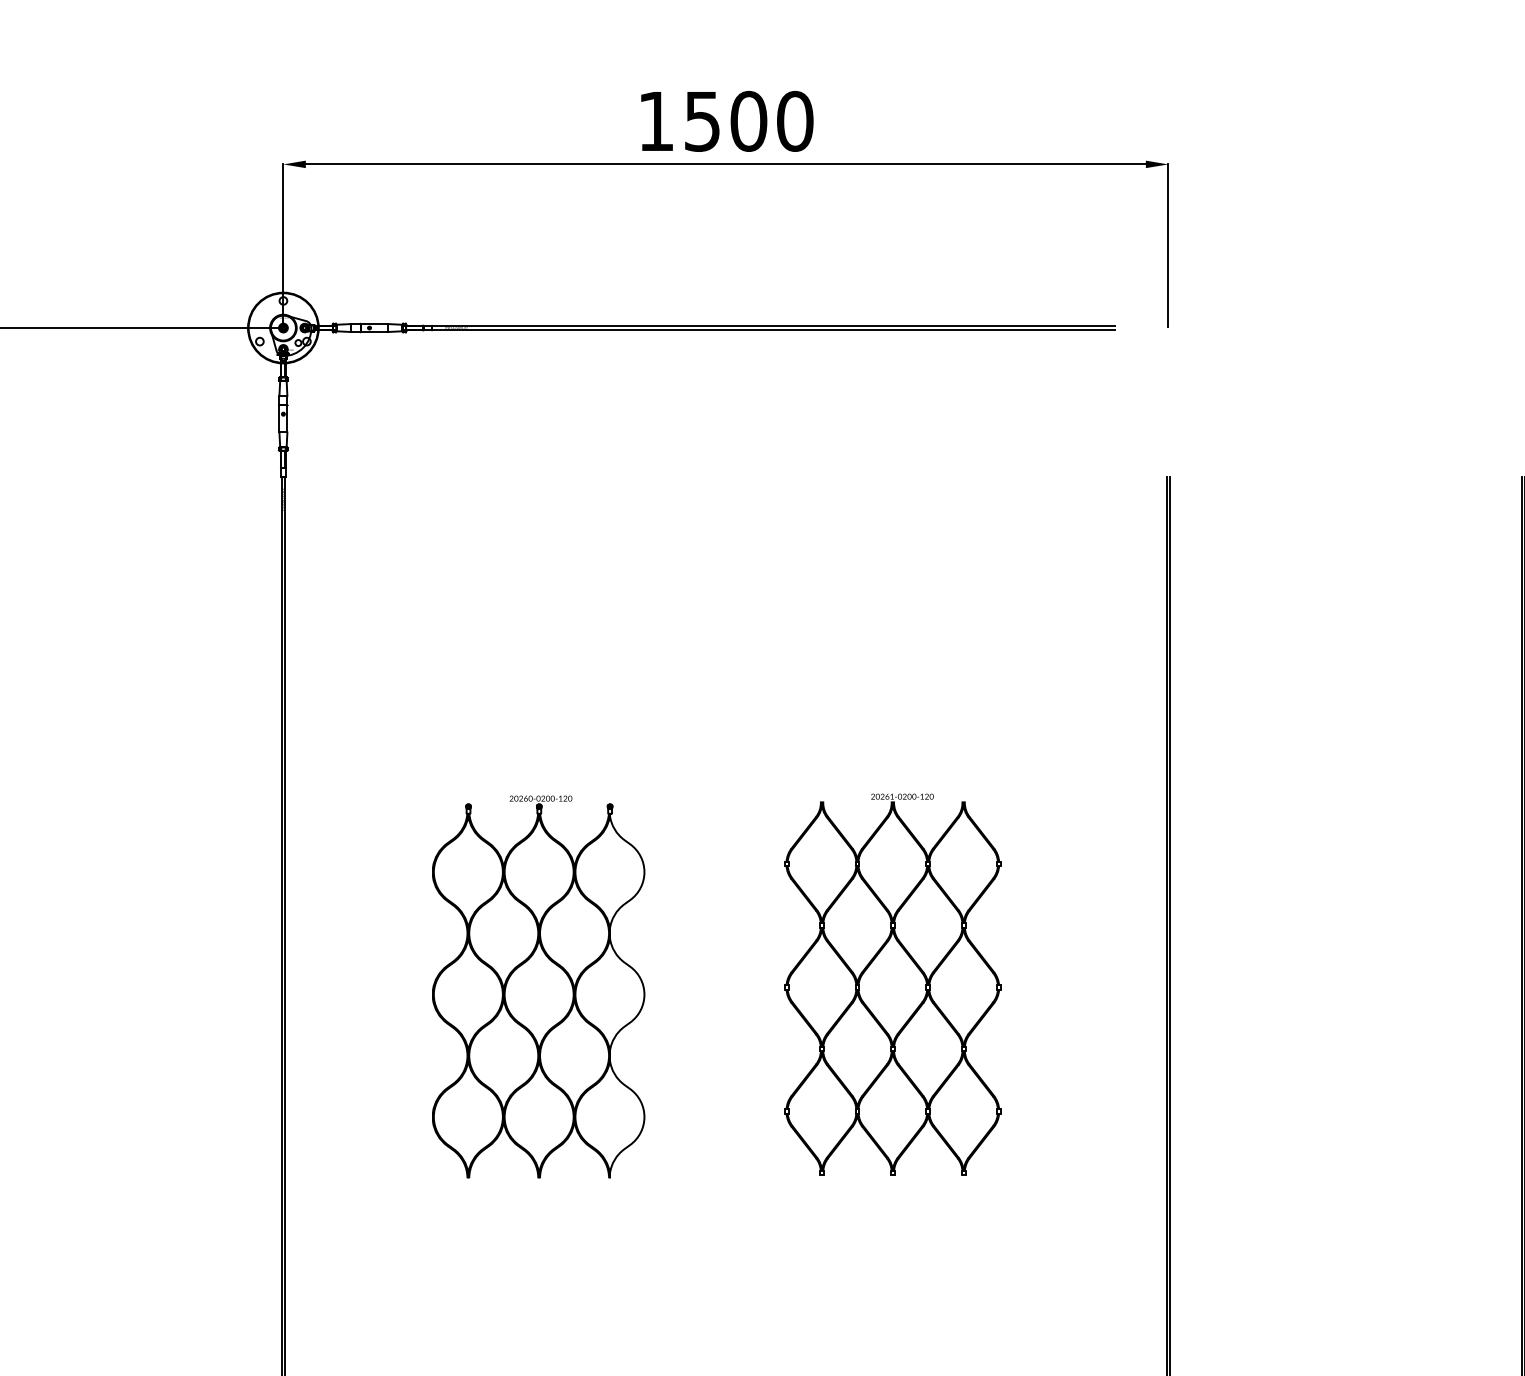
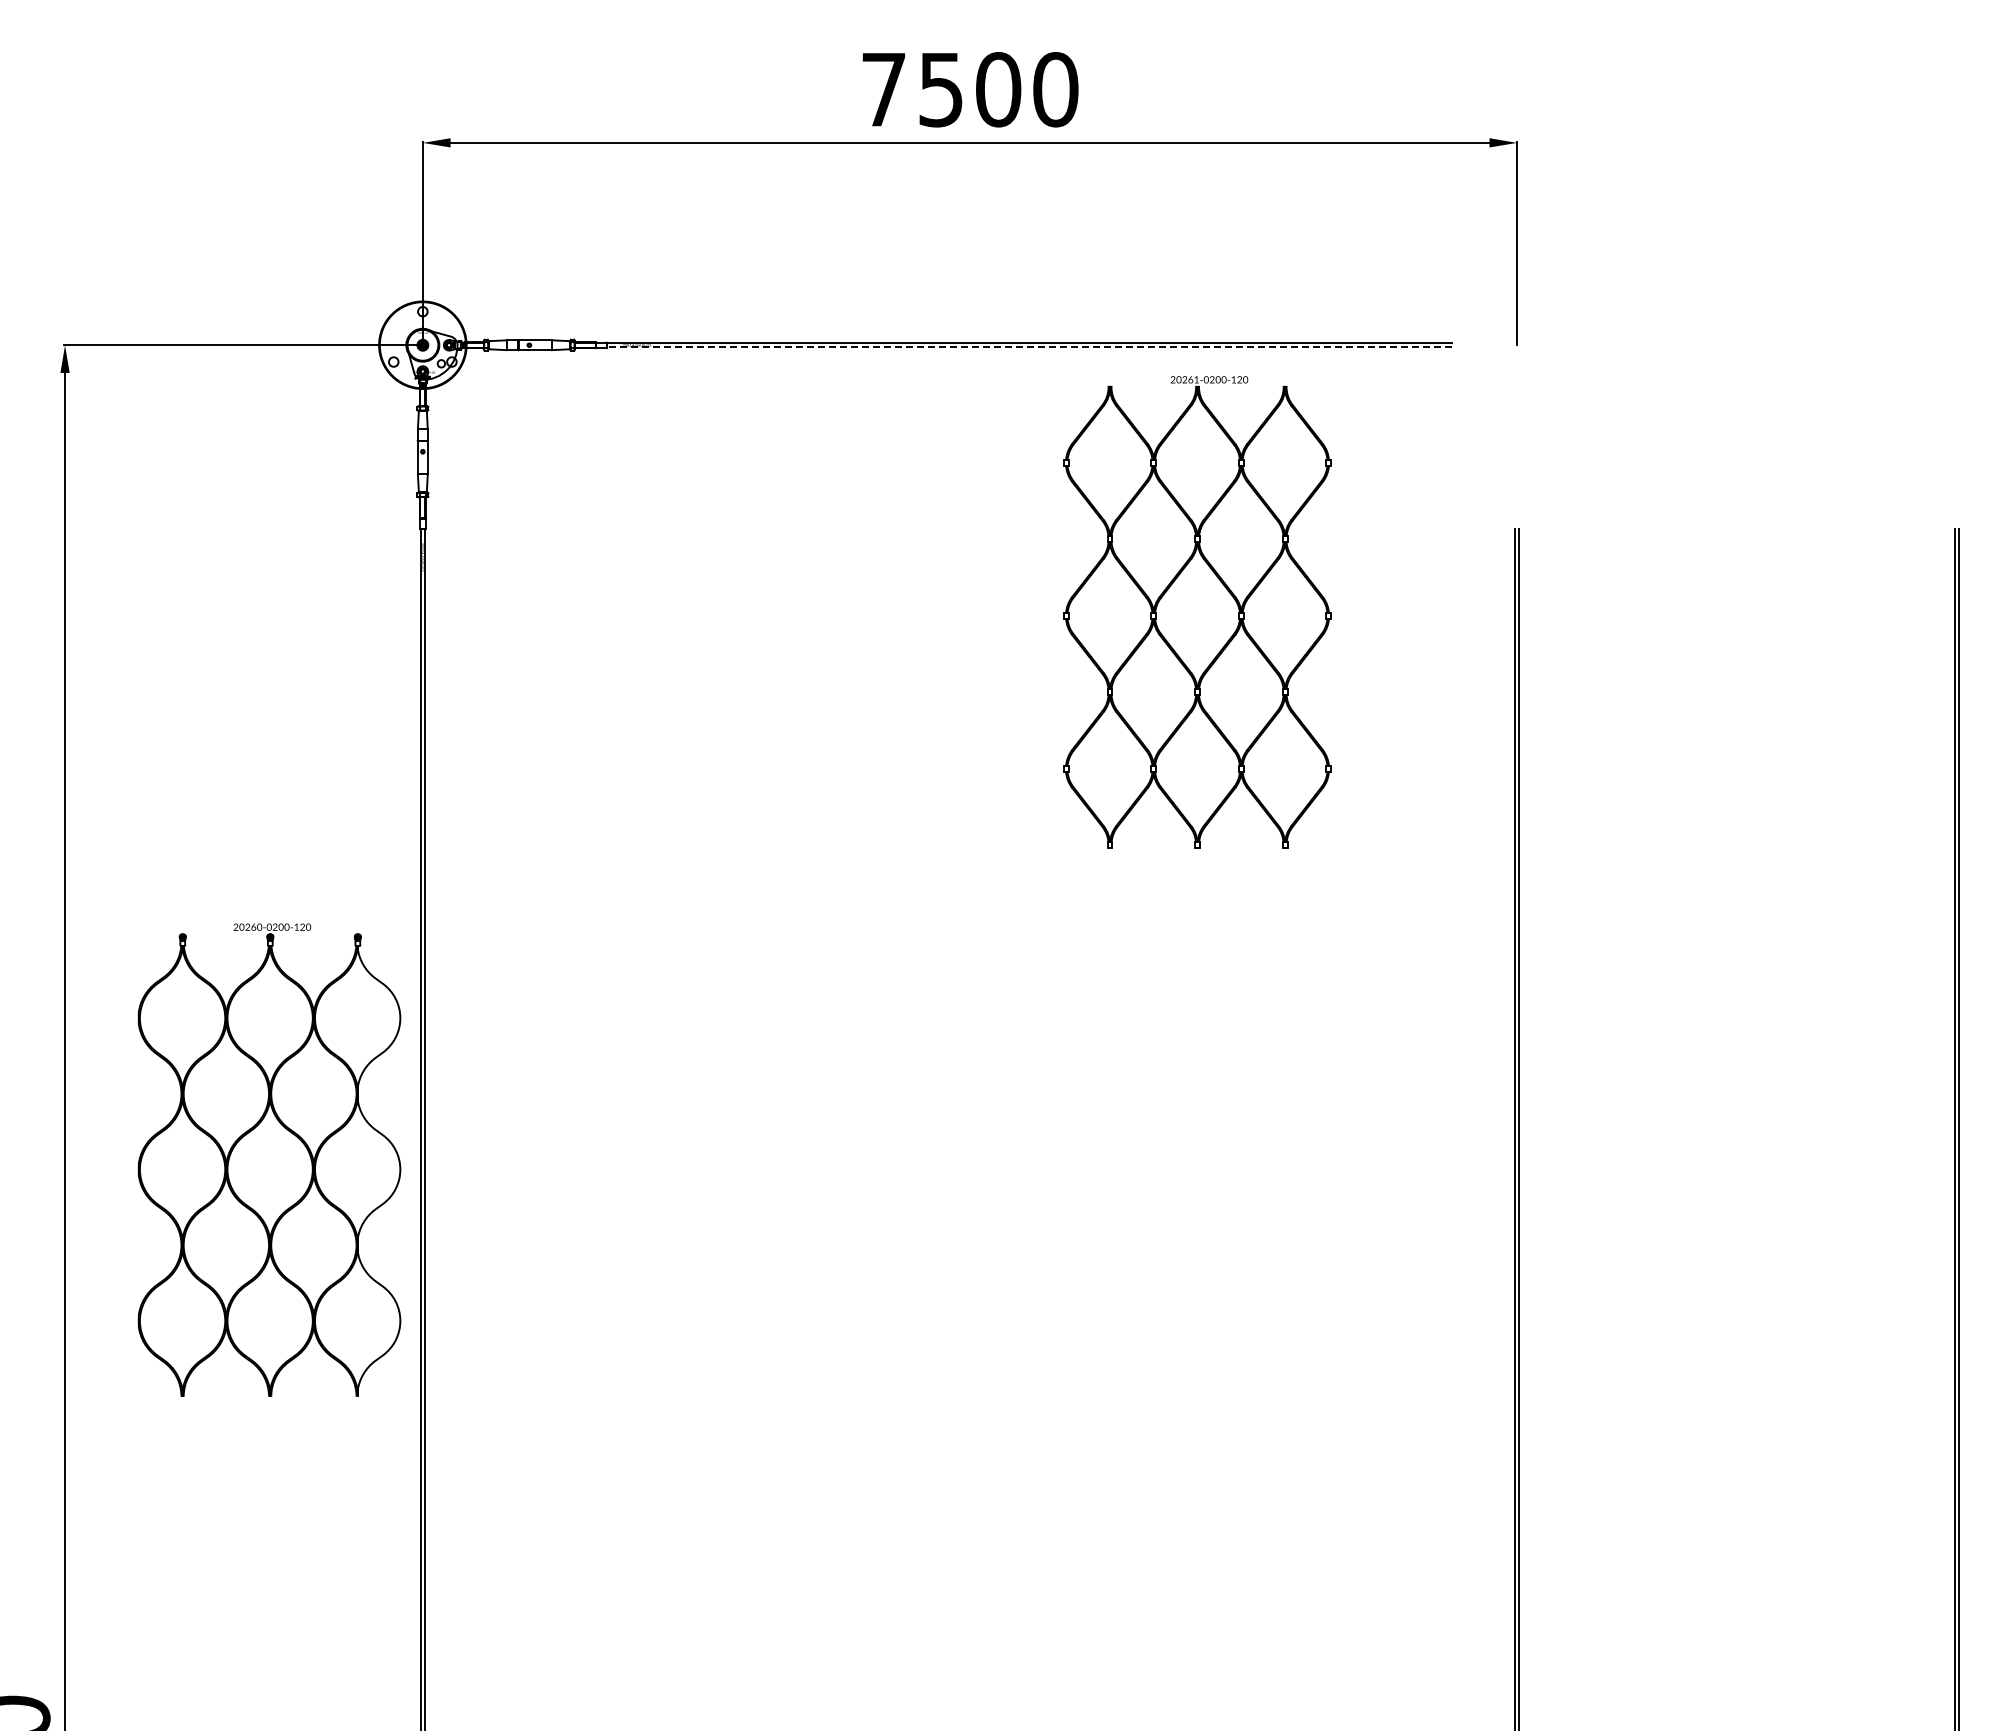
text: (655, 121) -> (883, 89), 1500 -> 7500
line: (773, 329) -> (1028, 347), solid -> dashed
part: (892, 984) -> (1197, 612), moved
part: (538, 986) -> (269, 1159), moved

